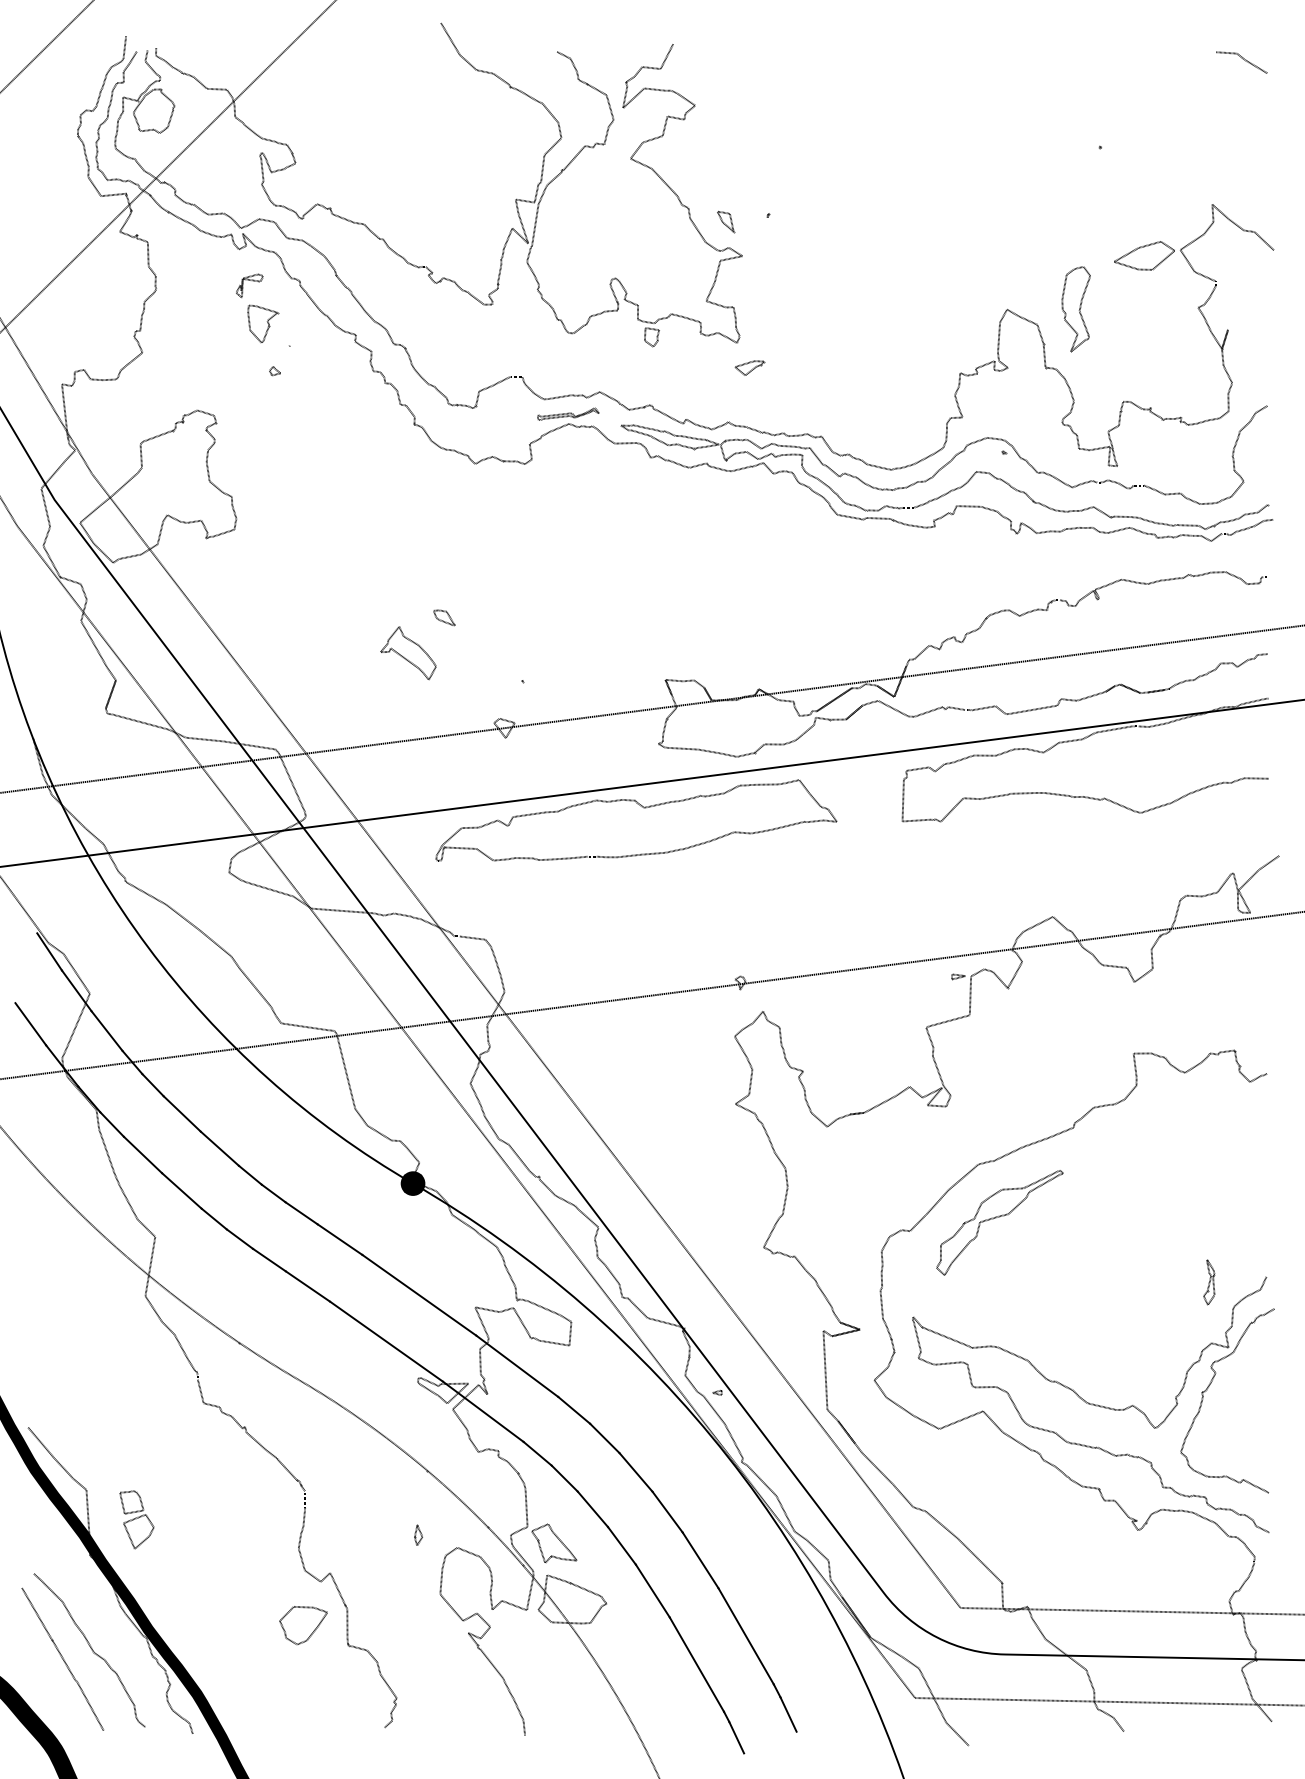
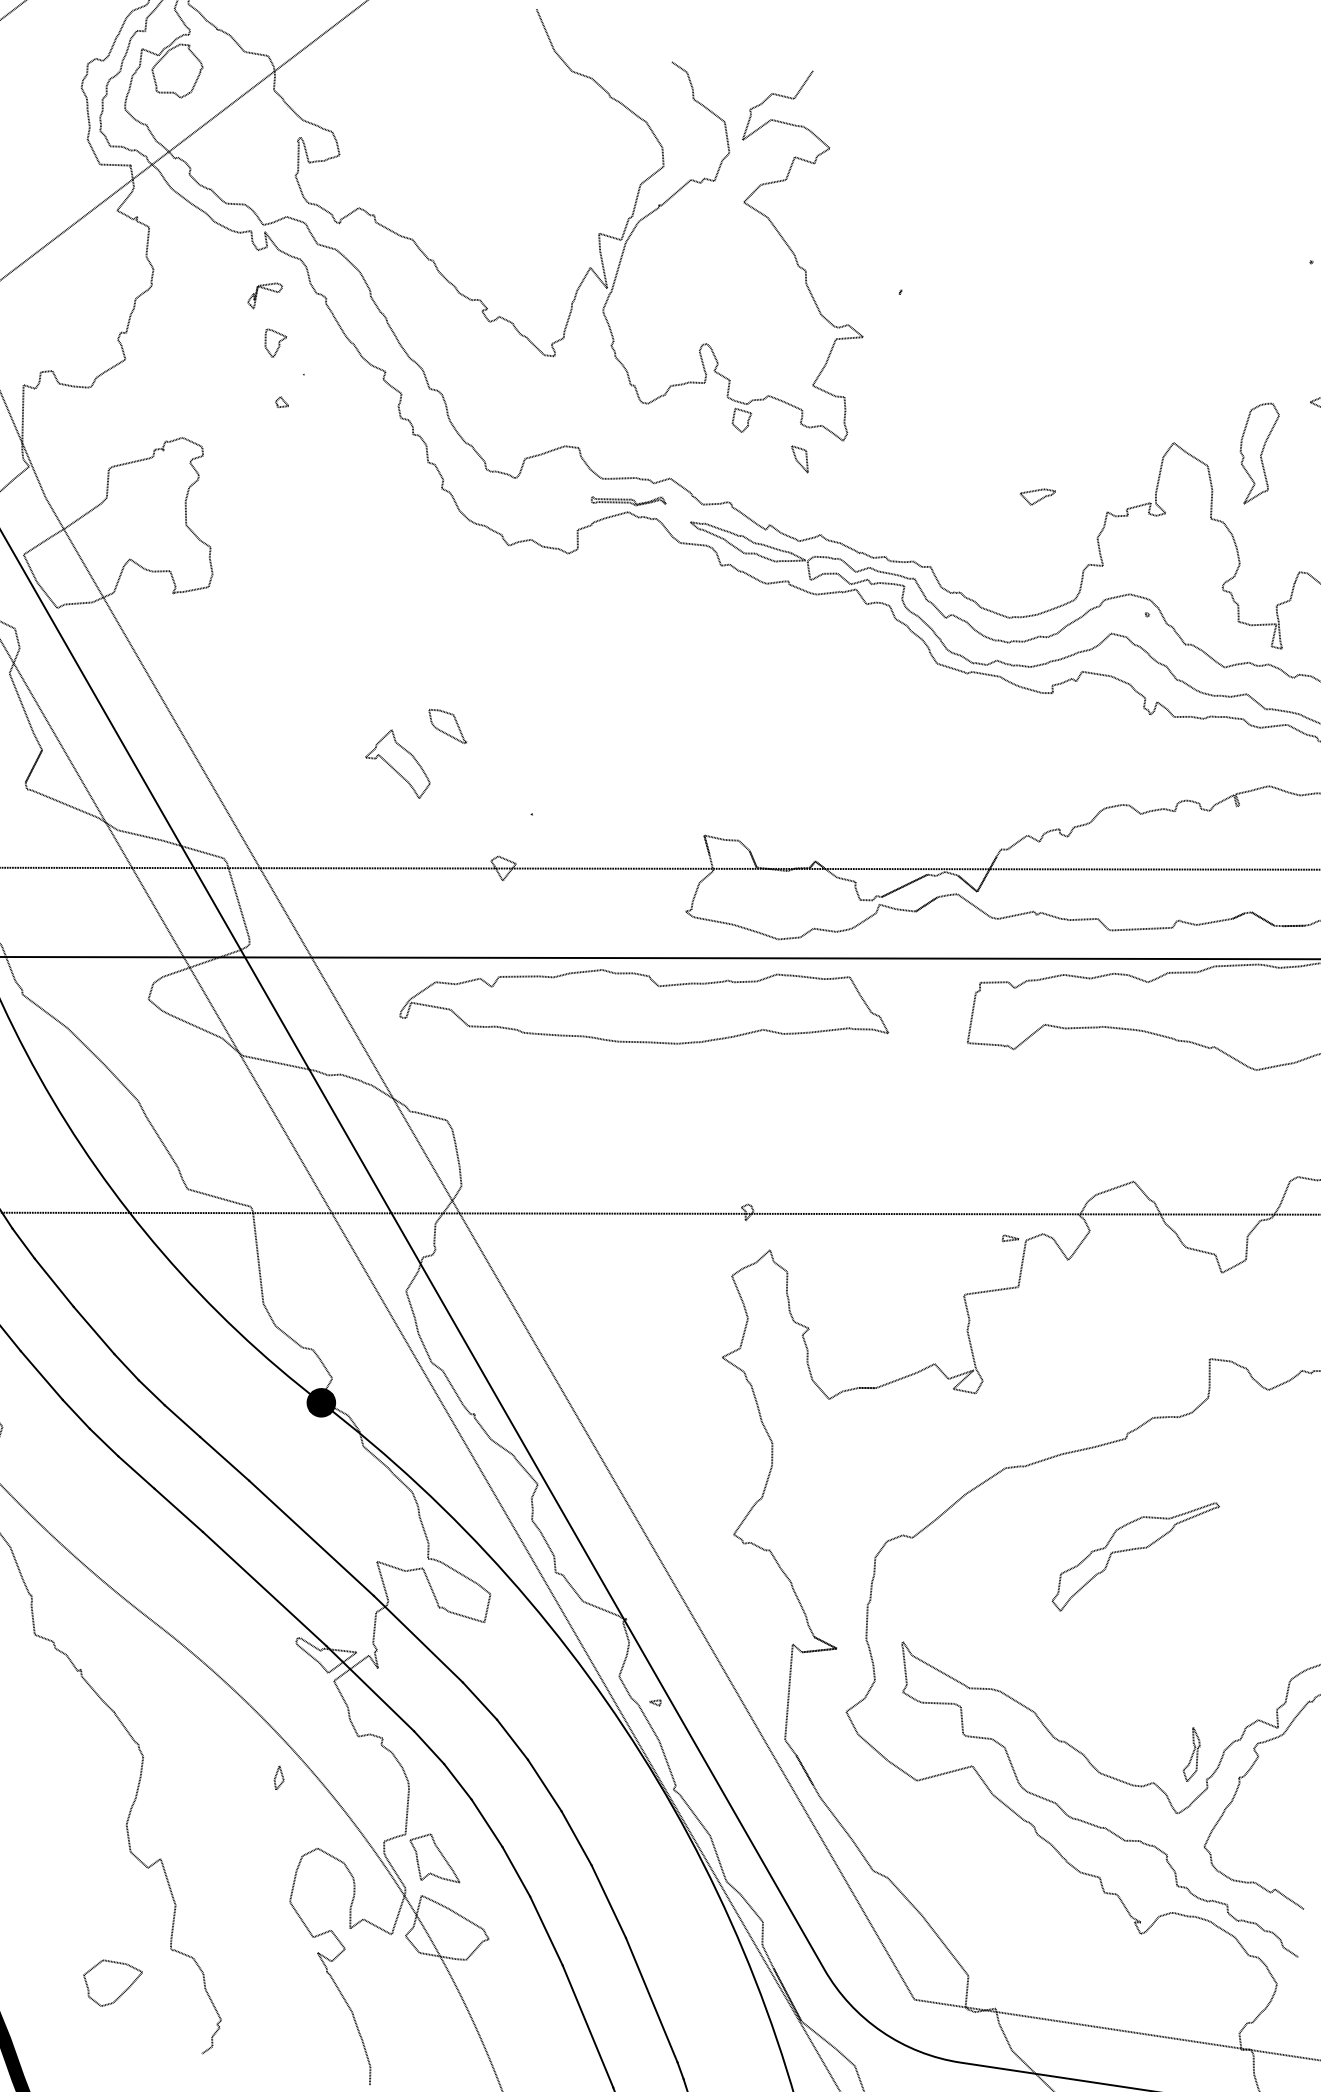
part: (726, 221) -> (800, 459), moved
part: (263, 323) -> (275, 343), size x0.6
part: (749, 367) -> (1037, 496), moved
part: (444, 617) -> (447, 725), size x1.6
part: (999, 1222) -> (1134, 1556), moved
part: (1209, 1282) -> (1192, 1754), moved
part: (418, 1534) -> (279, 1776), moved
part: (303, 1625) -> (111, 1984), moved

